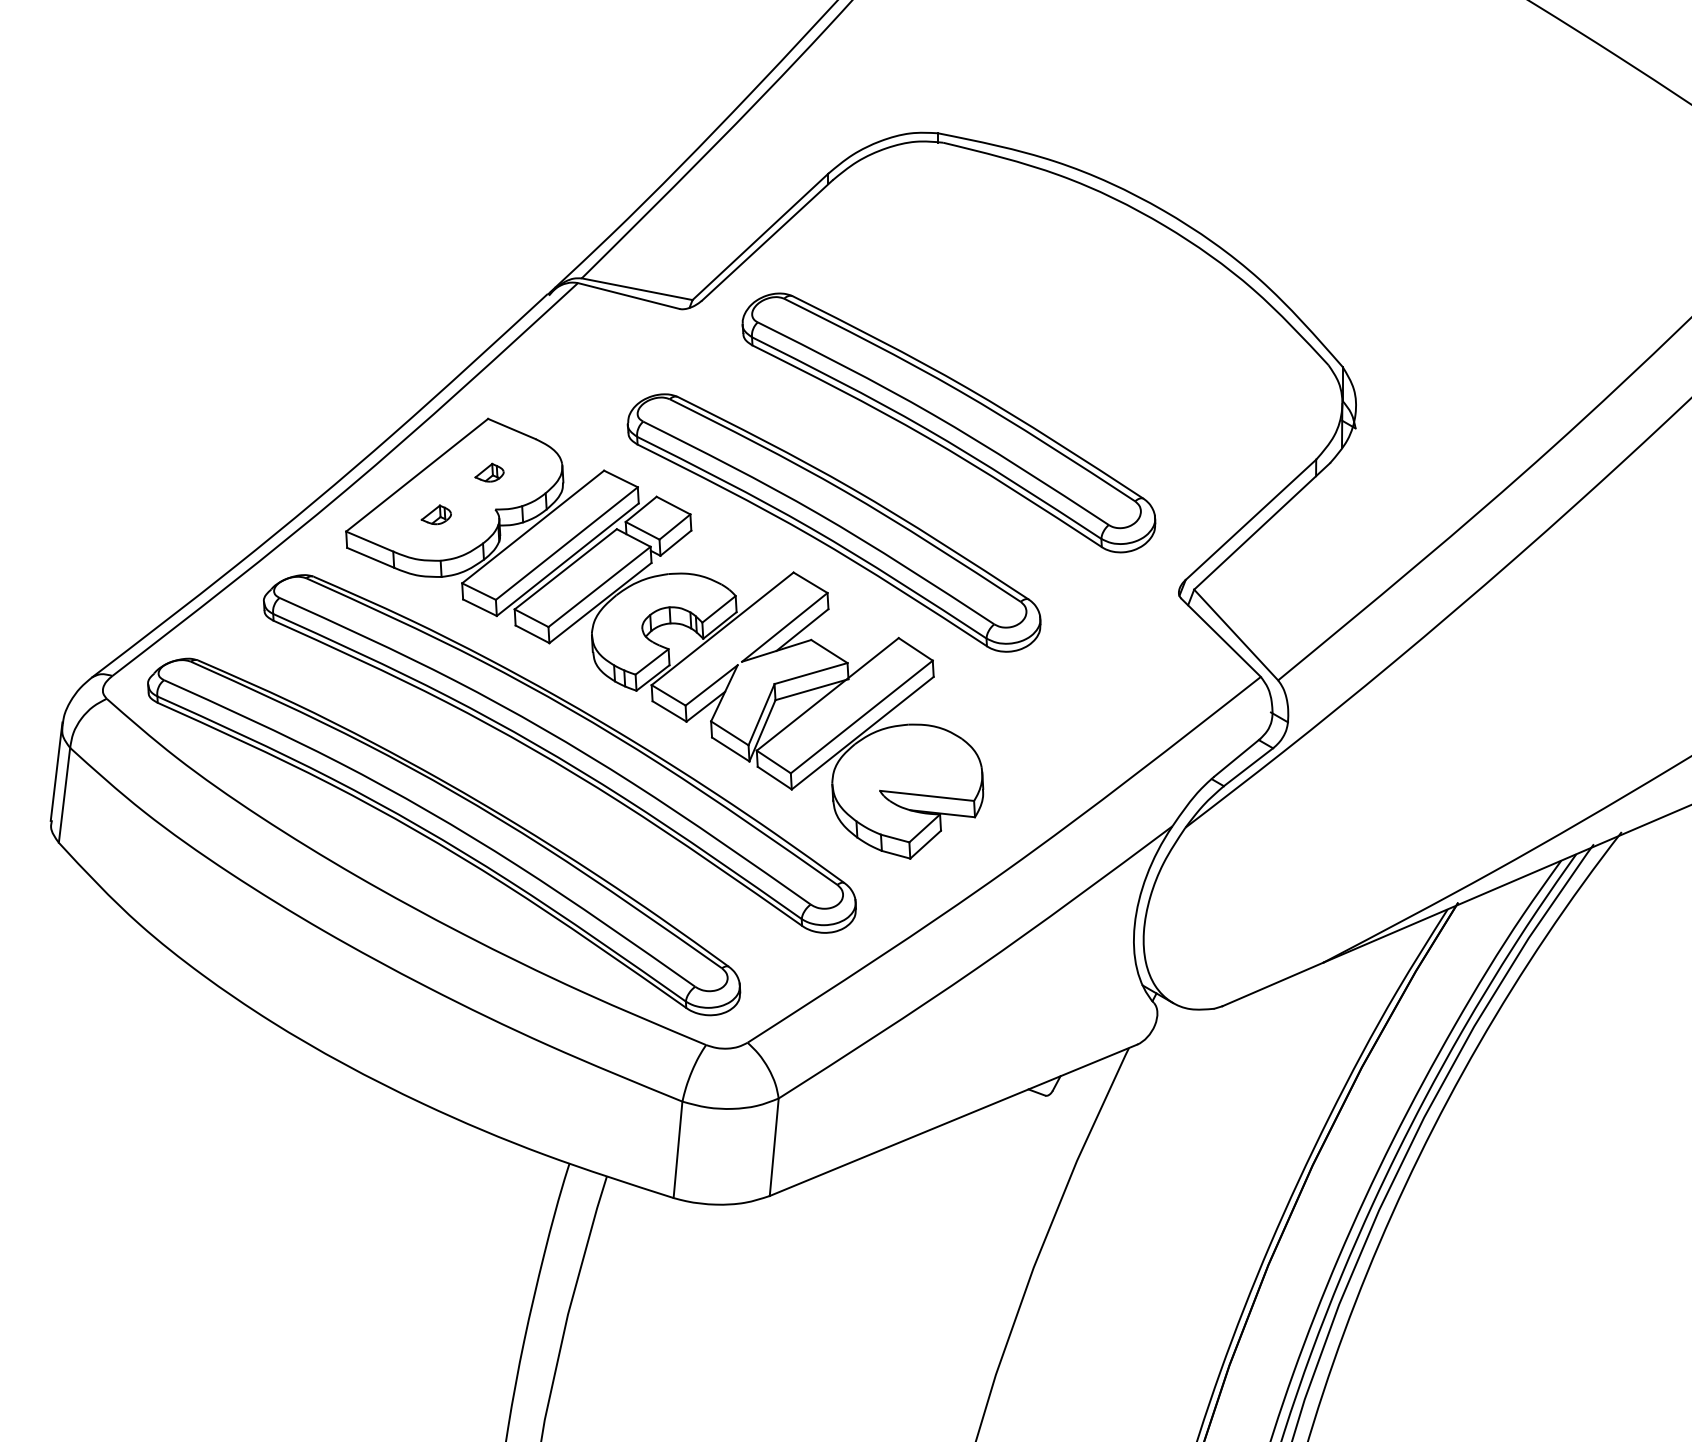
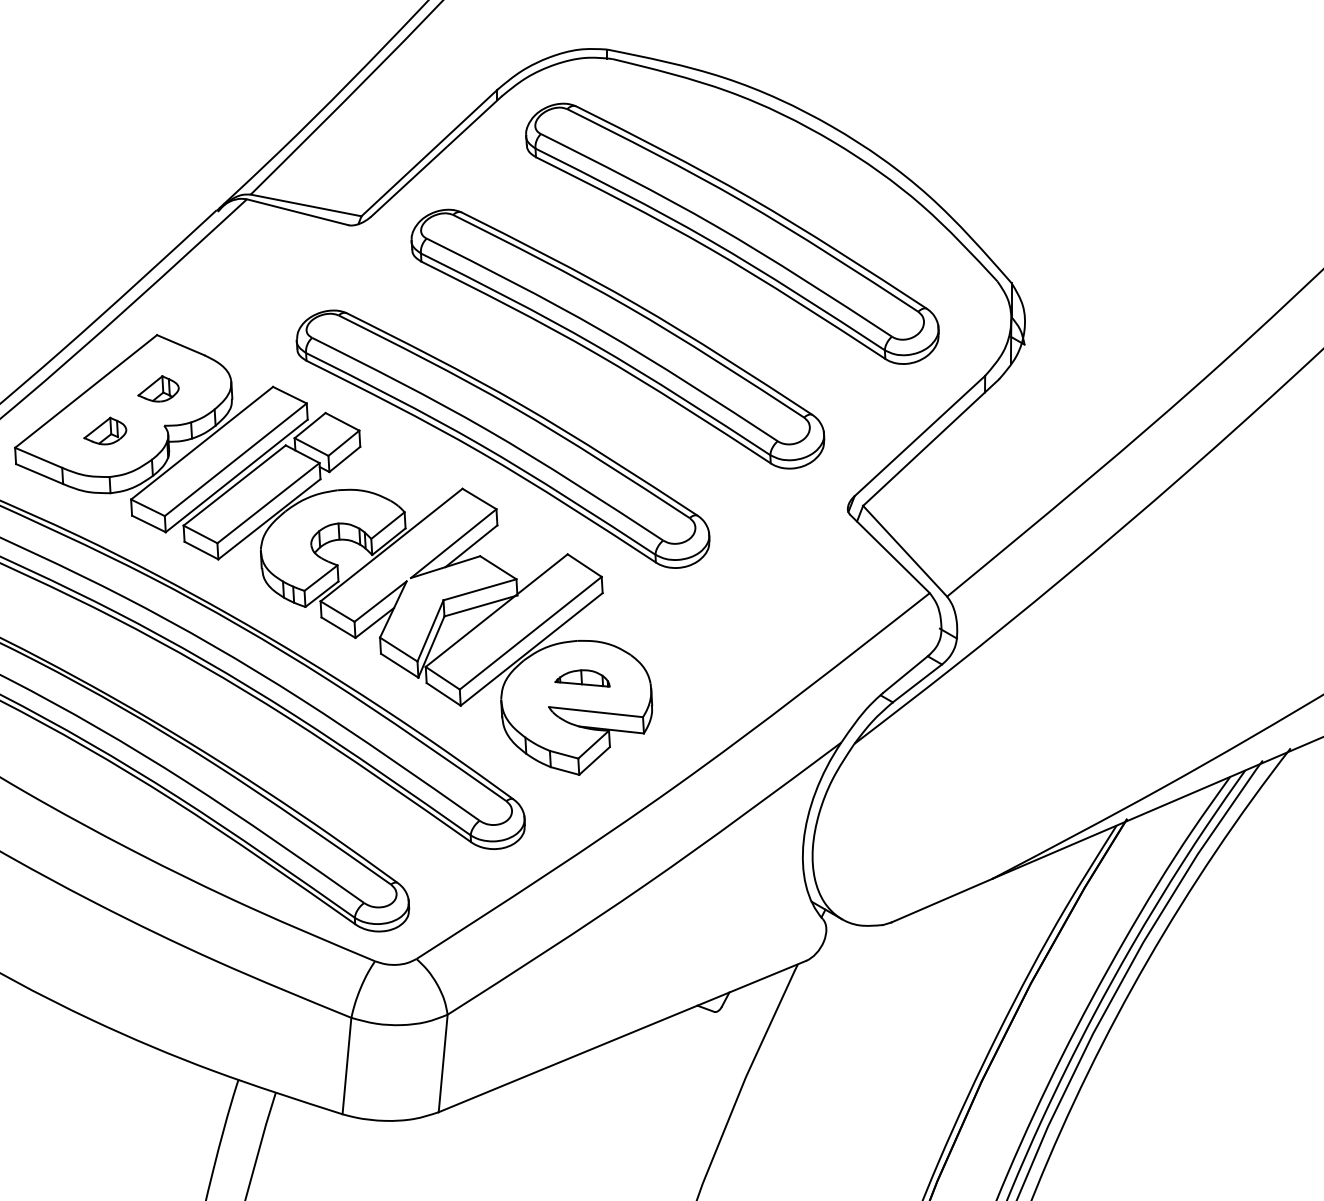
part: (1063, 317) -> (732, 233), added
part: (489, 472) -> (158, 388), size x1.43
part: (436, 514) -> (105, 430), size x1.43
part: (913, 762) -> (582, 678), added

